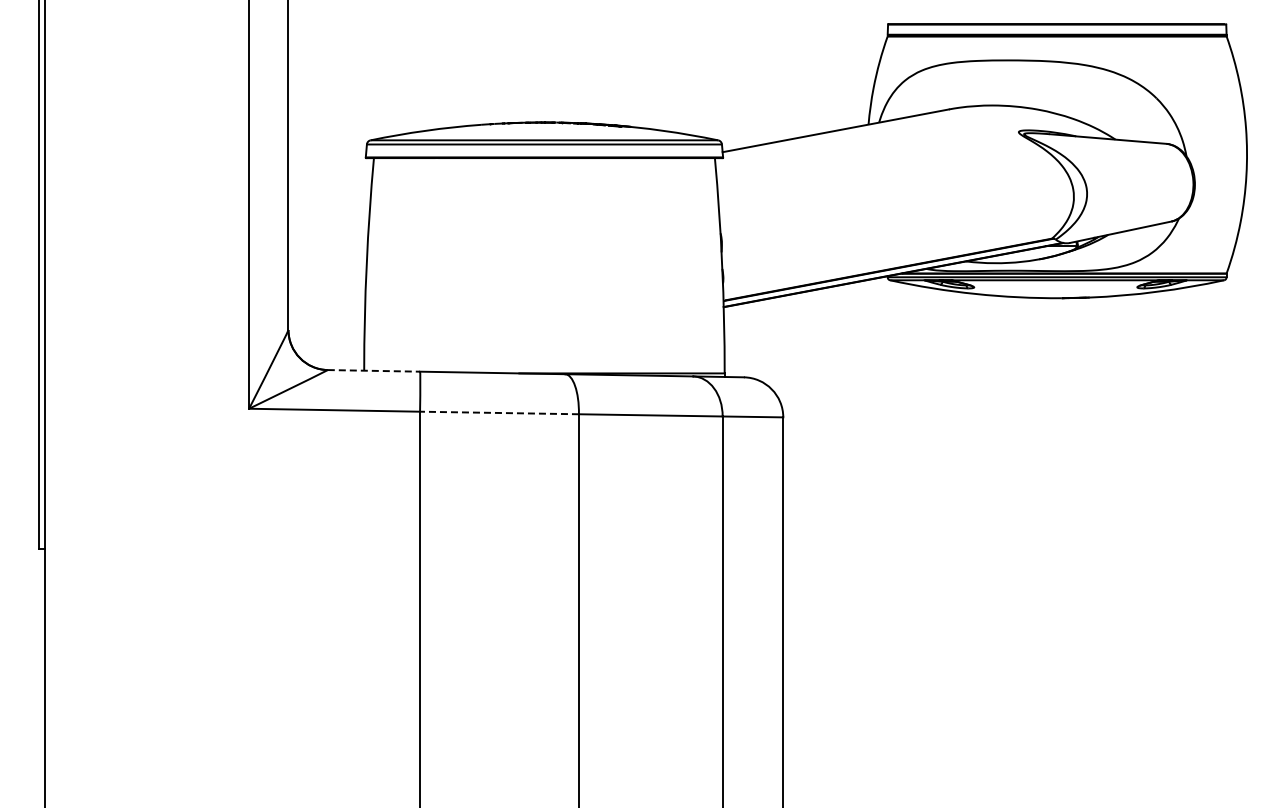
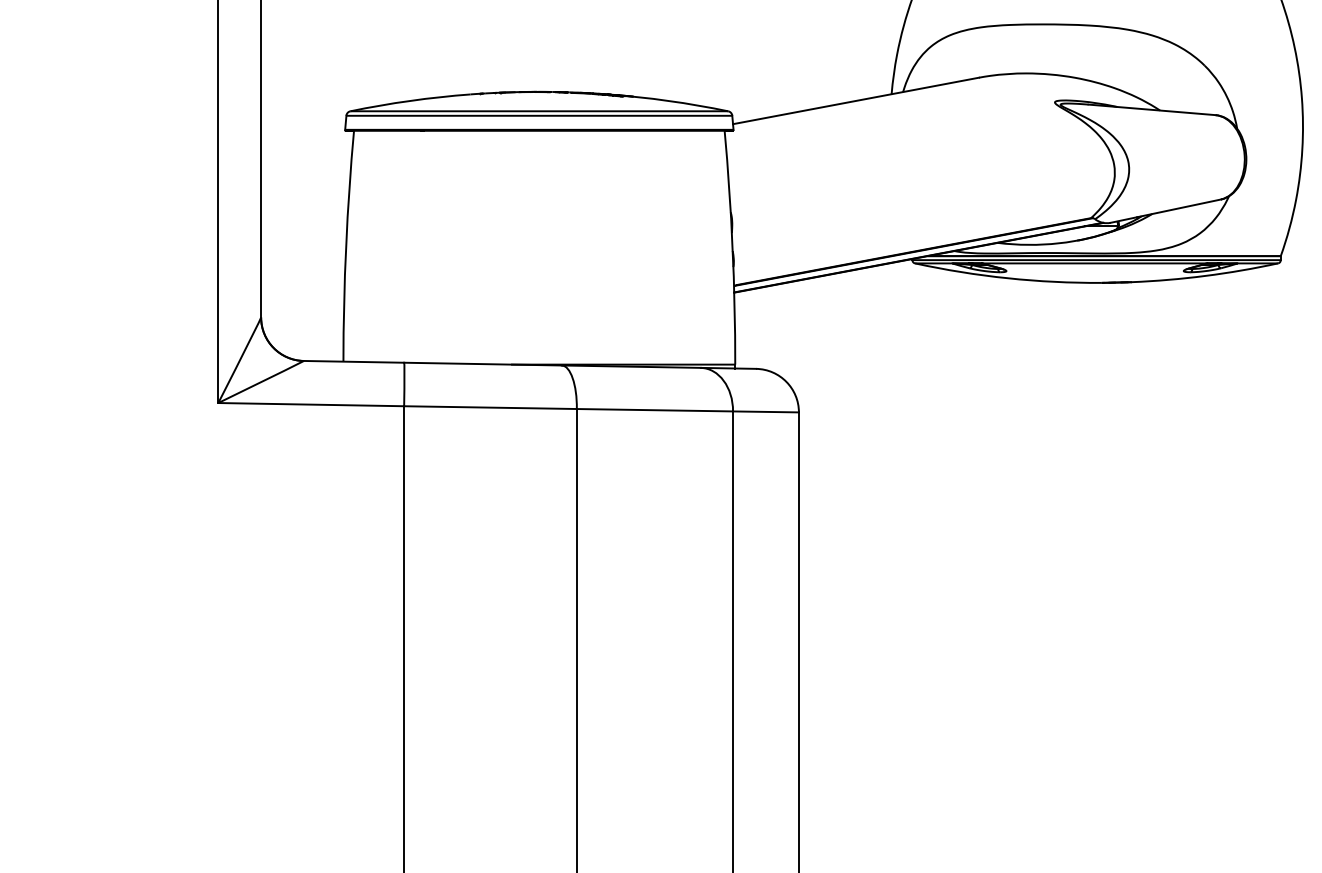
line: (374, 370) -> (354, 361), dashed -> solid
line: (498, 412) -> (489, 407), dashed -> solid

